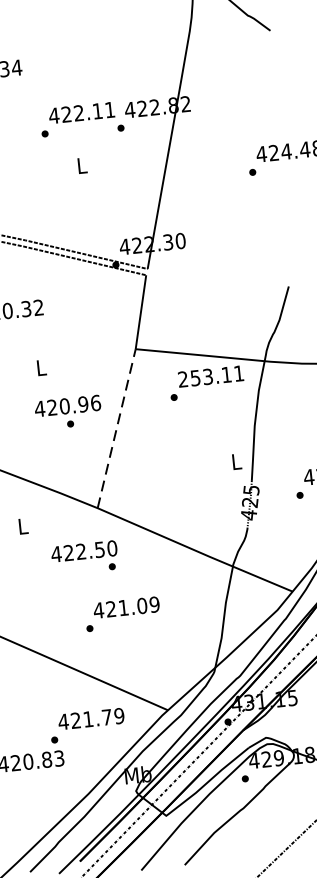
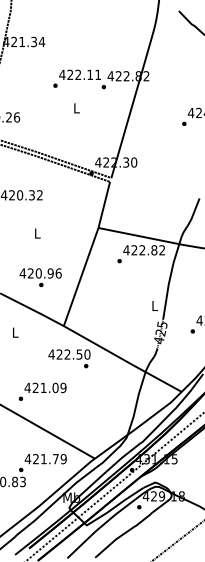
text: (209, 376) -> (143, 250), 253.11 -> 422.82
text: (68, 412) -> (40, 277), moved
line: (117, 429) -> (81, 277), dashed -> solid
text: (84, 557) -> (69, 358), moved
text: (122, 613) -> (42, 391), moved

